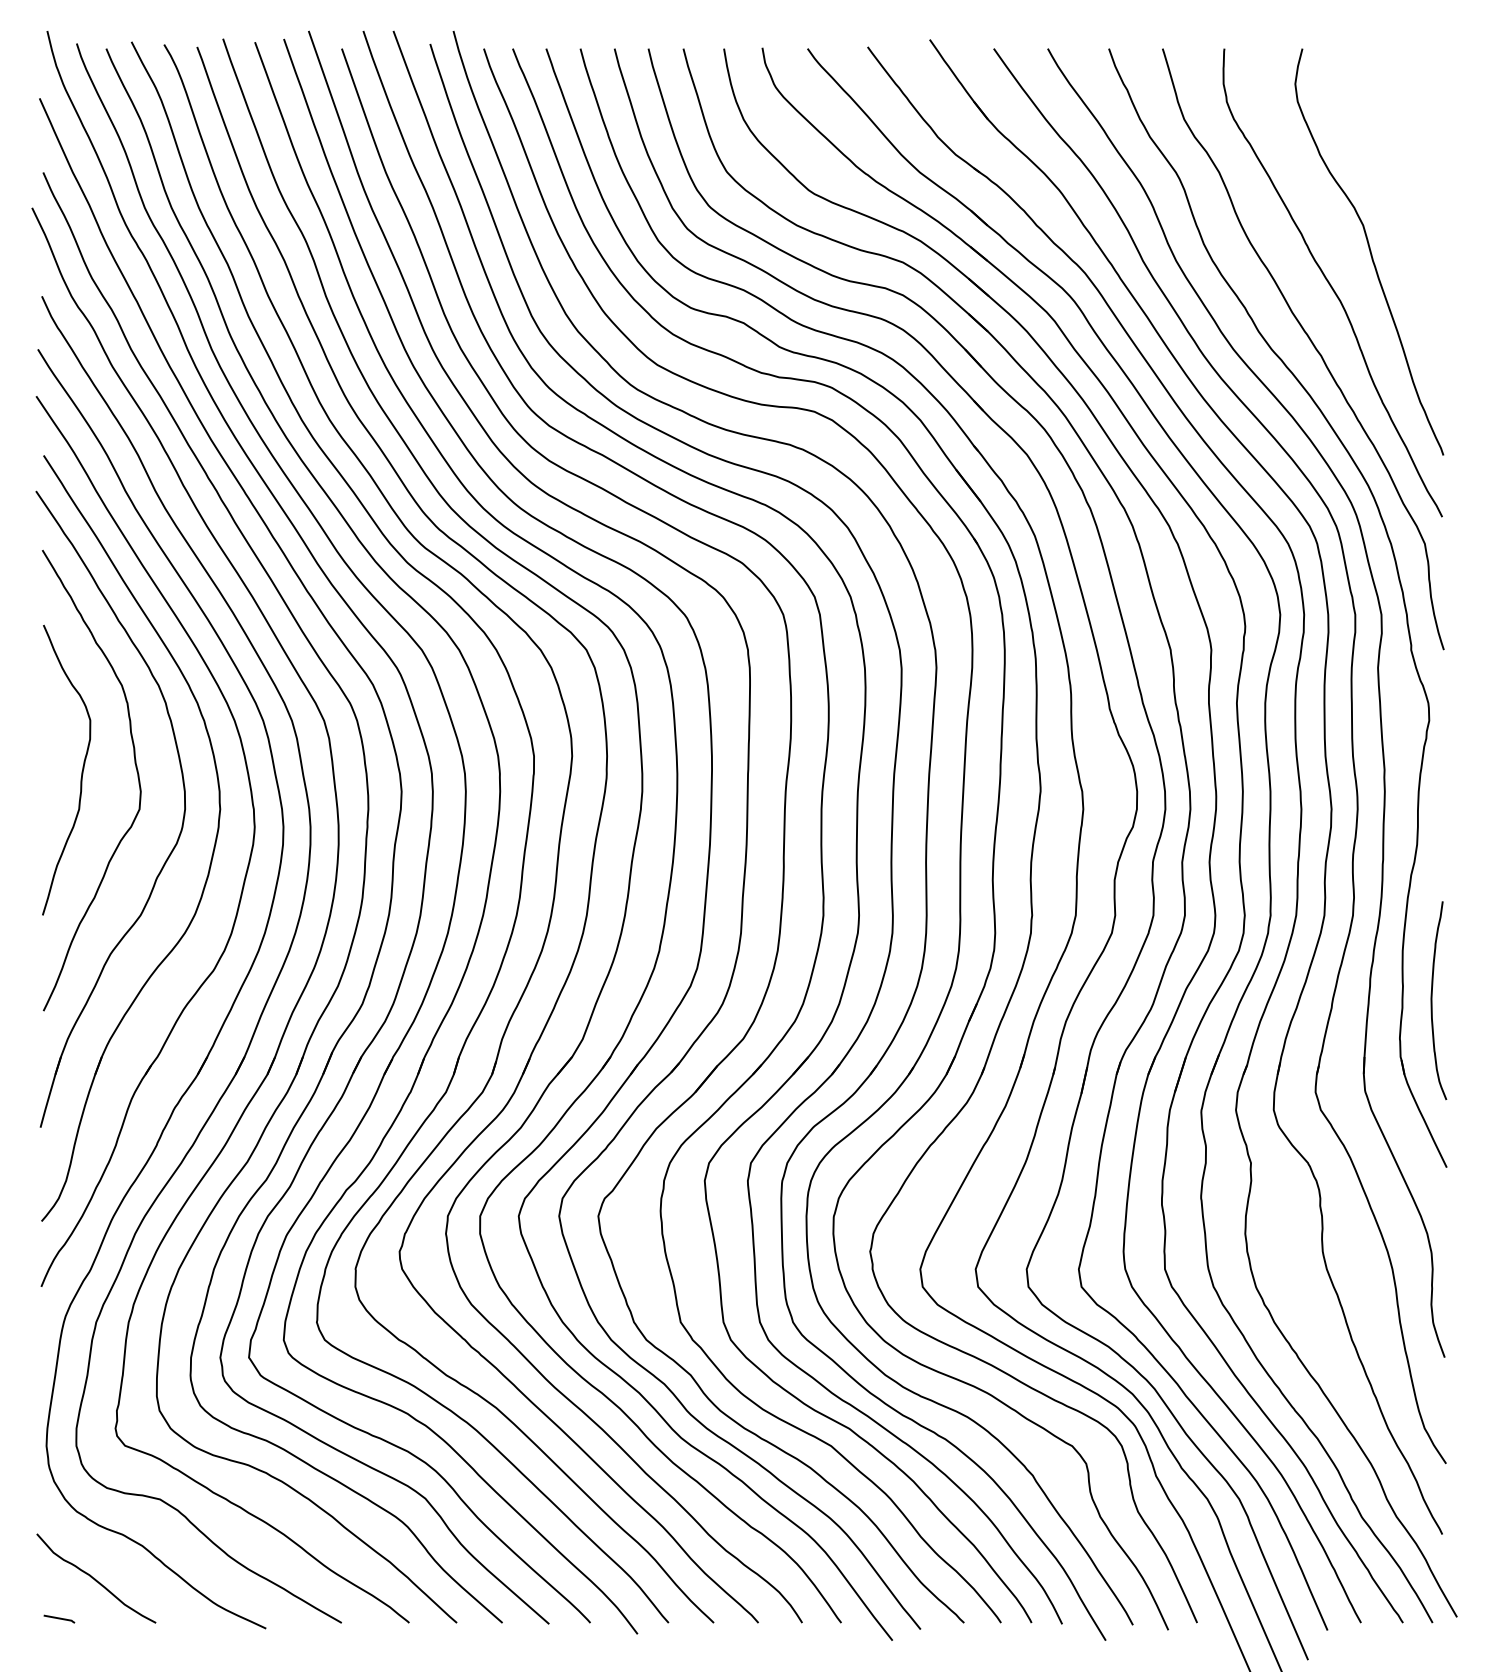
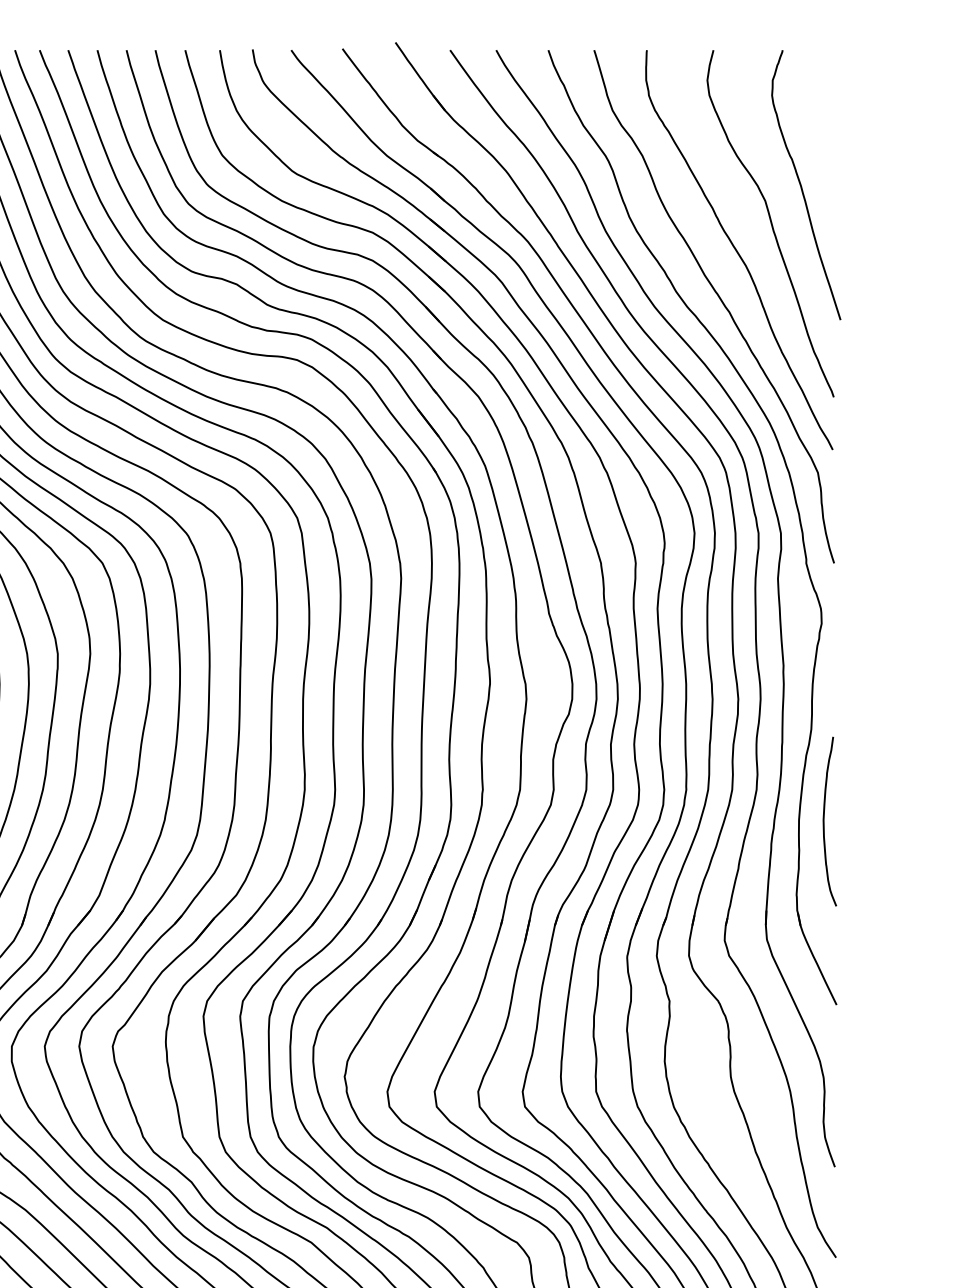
curve: (1406, 208) -> (802, 186), added
curve: (1432, 1000) -> (824, 821), moved

